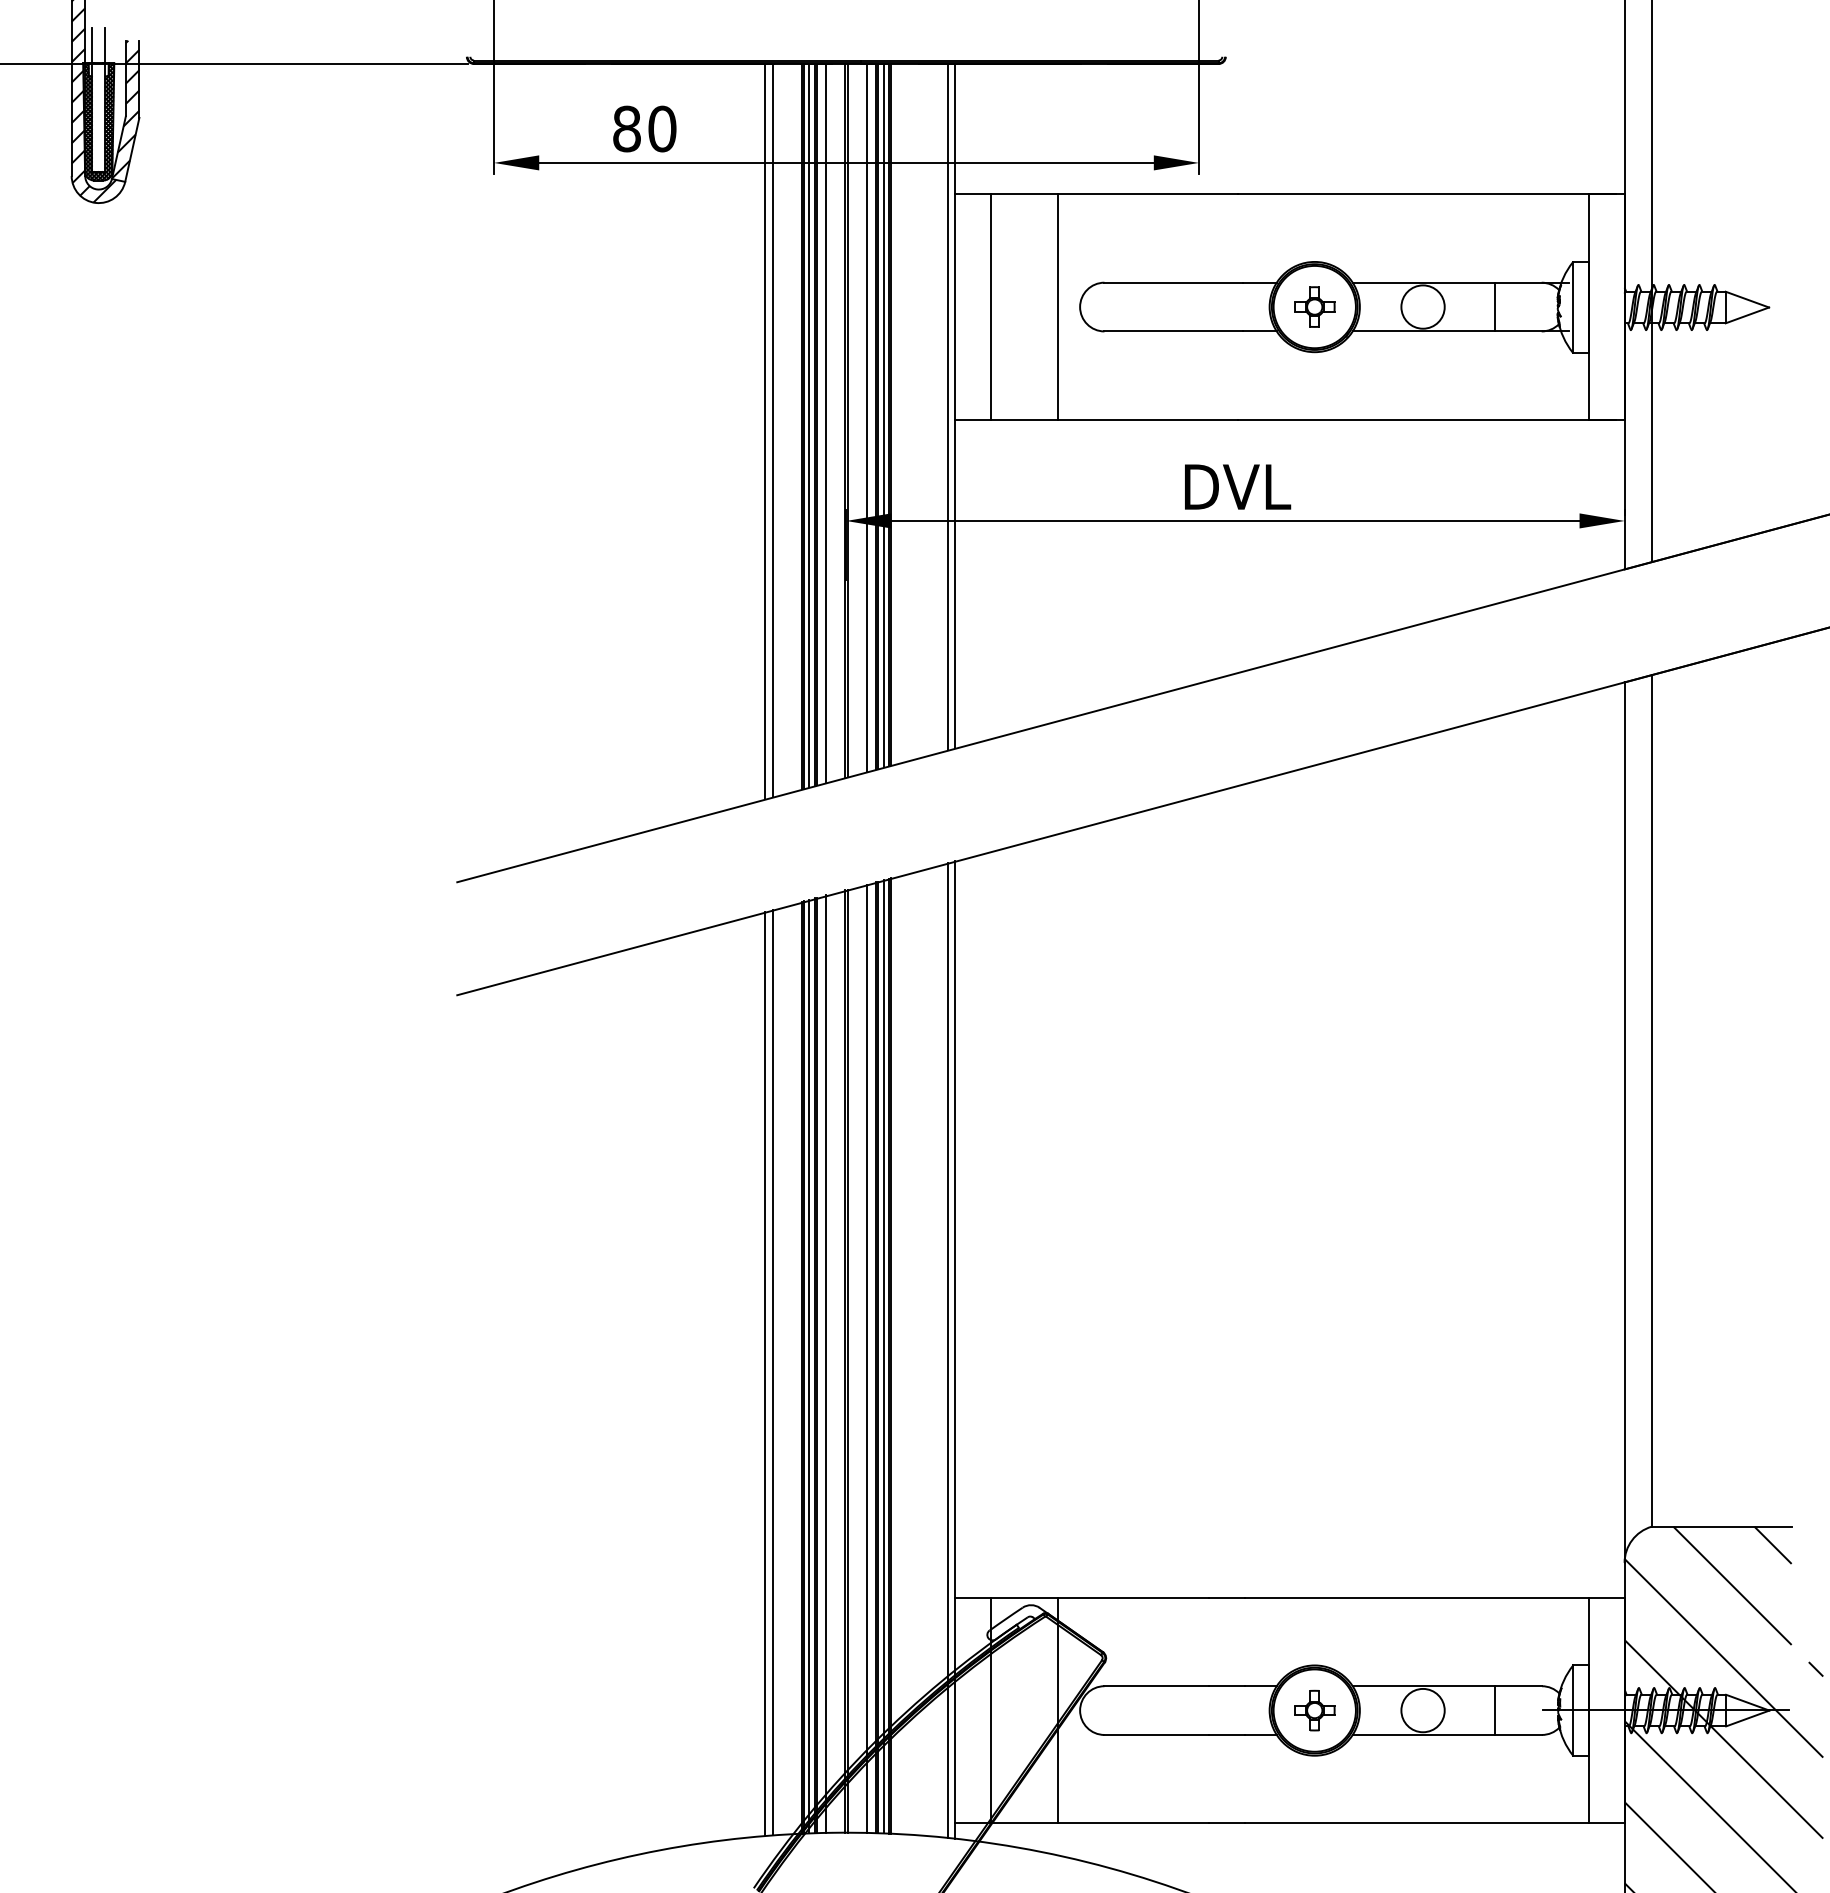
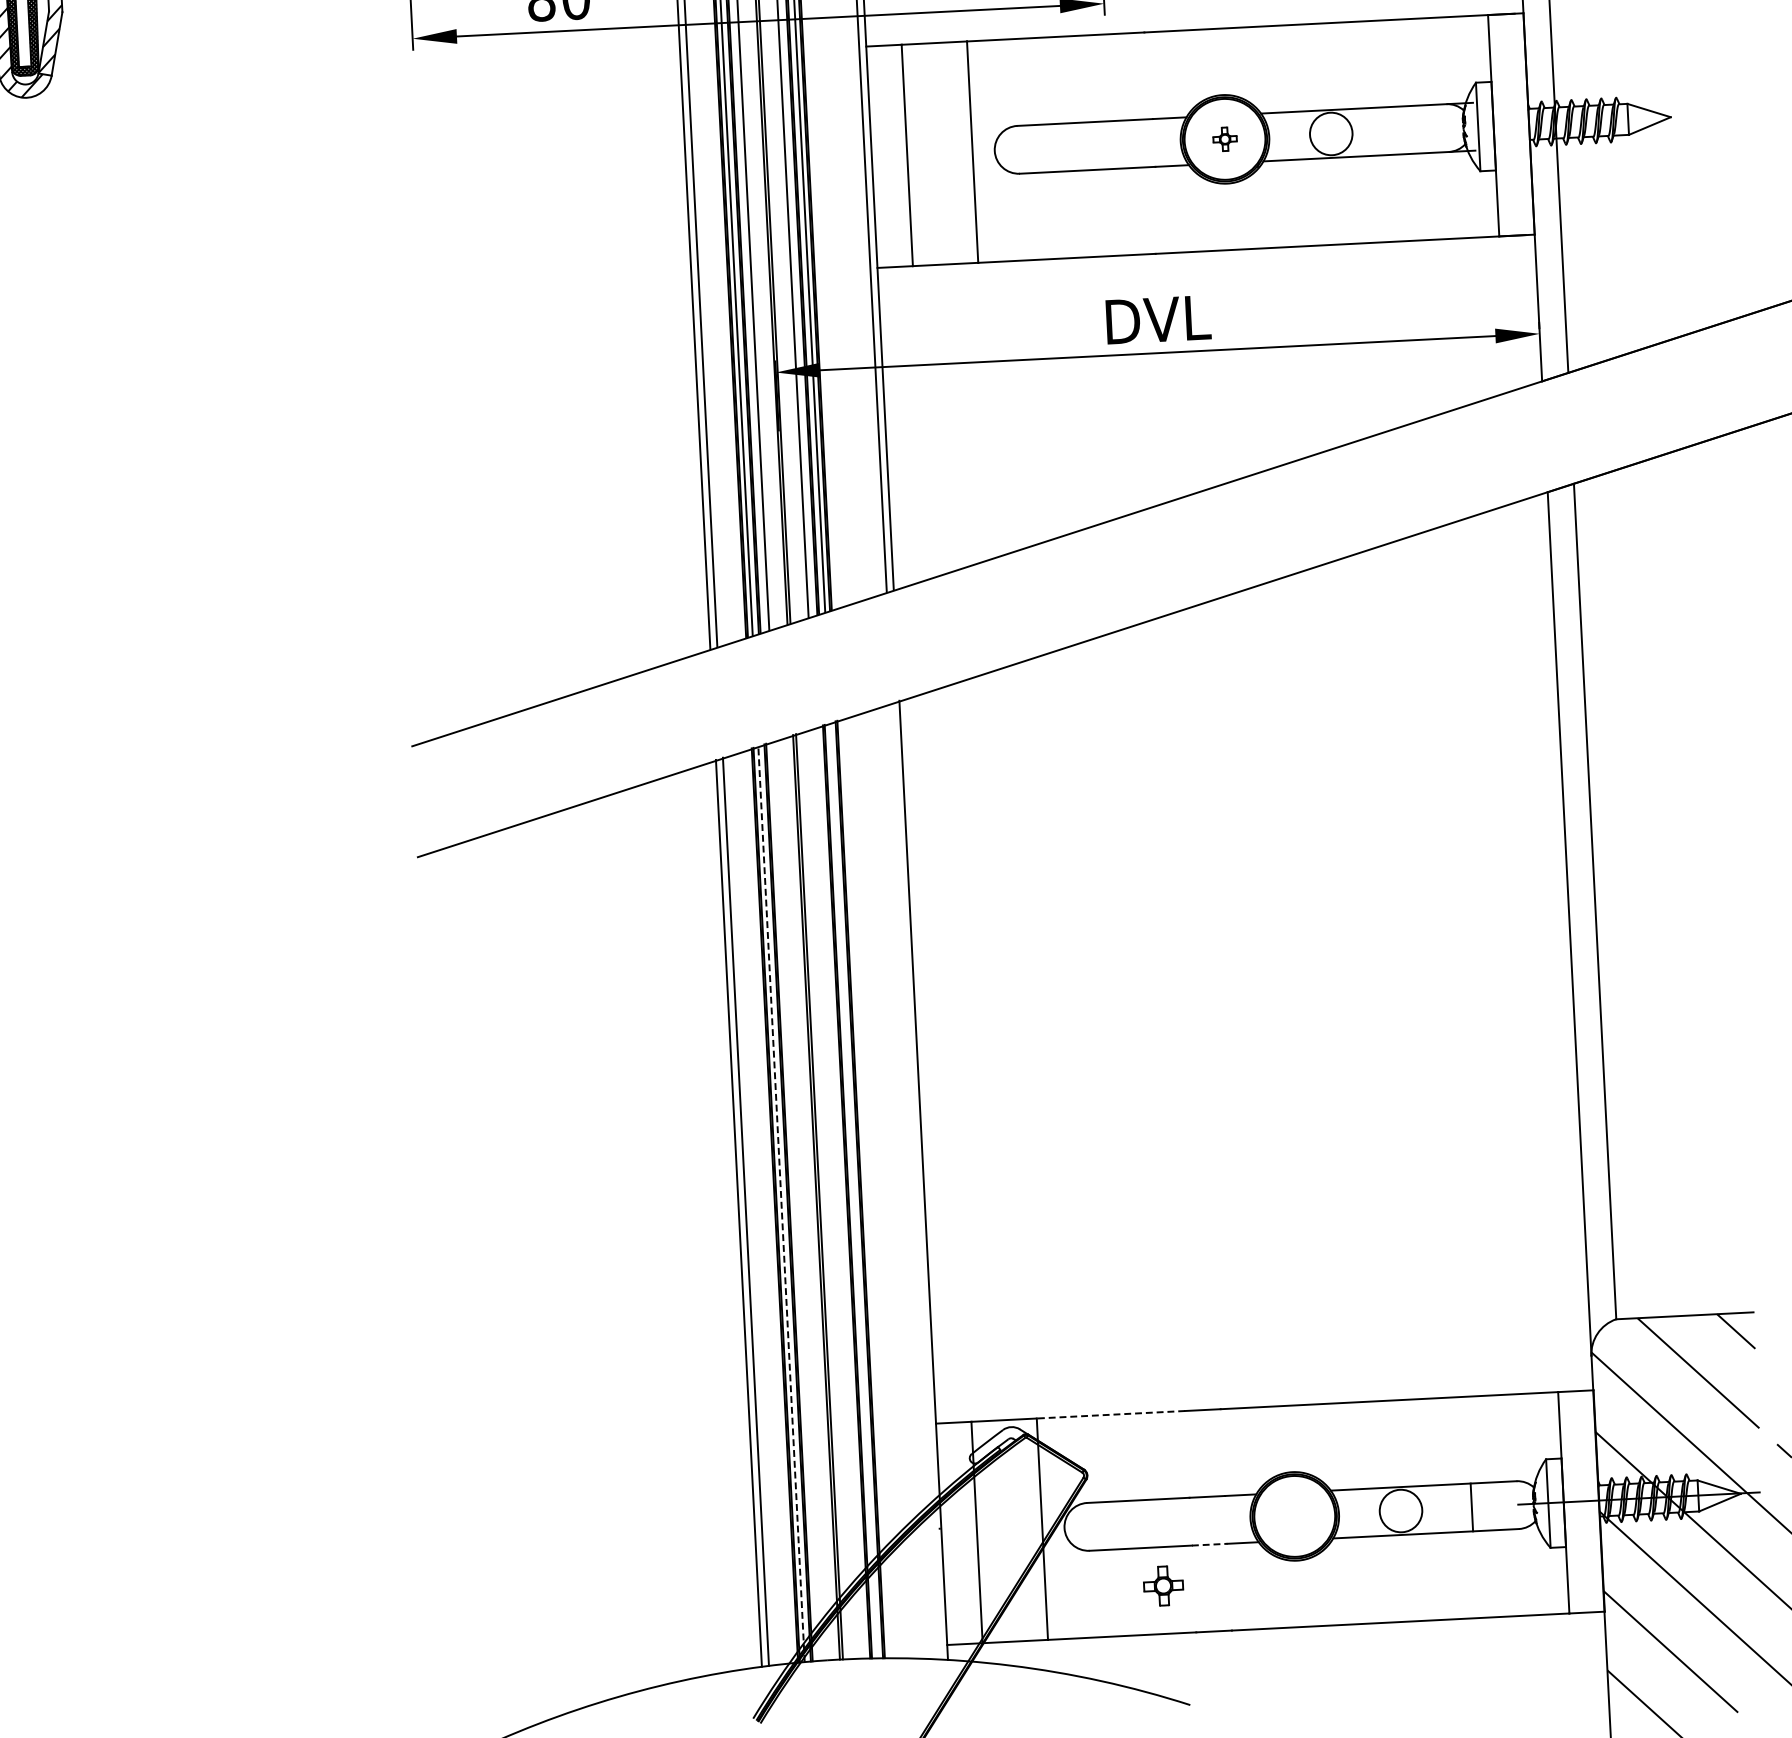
part: (1314, 306) -> (1224, 138), size x0.6
line: (1494, 306) -> (1401, 129), removed
line: (947, 1349) -> (916, 1180), removed
line: (883, 1356) -> (854, 1190), removed
line: (866, 1358) -> (837, 1193), removed
line: (826, 1363) -> (798, 1200), removed
line: (809, 1366) -> (781, 1203), solid -> dashed
line: (1133, 1597) -> (1111, 1414), solid -> dashed
part: (1314, 1710) -> (1163, 1585), moved
line: (1227, 1734) -> (1210, 1544), solid -> dashed

